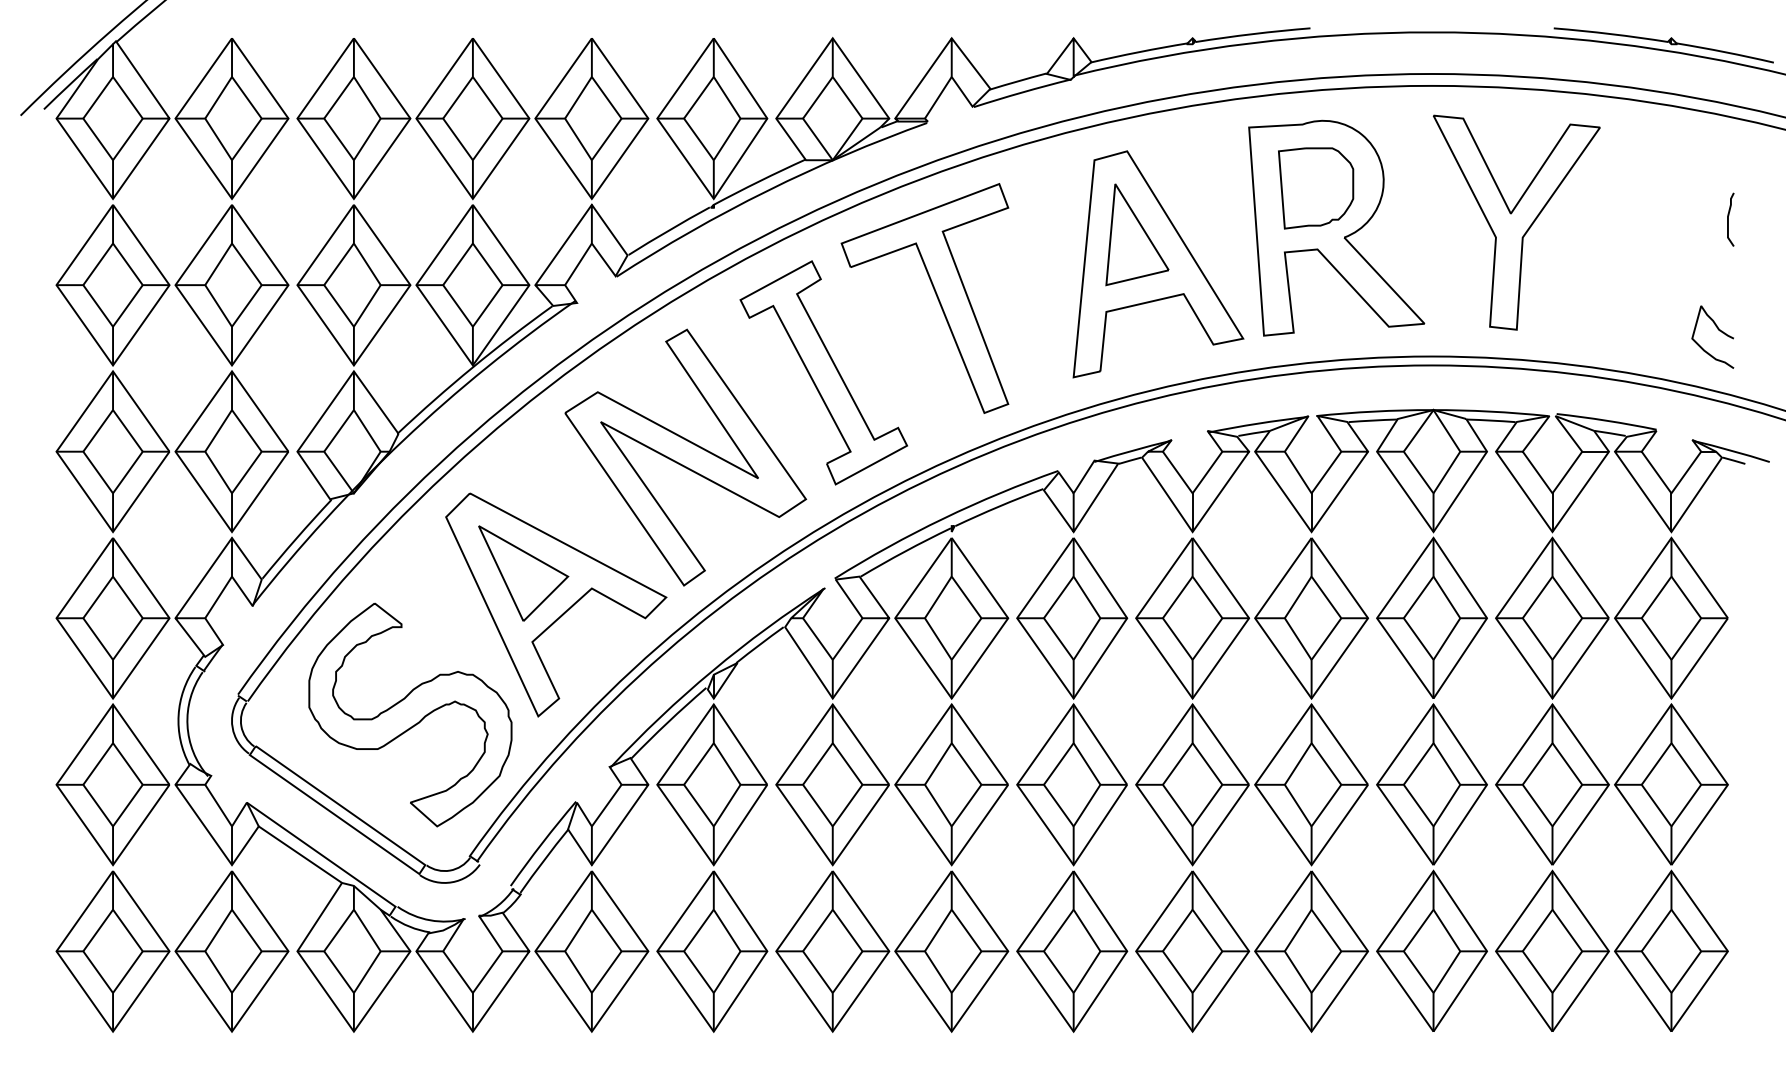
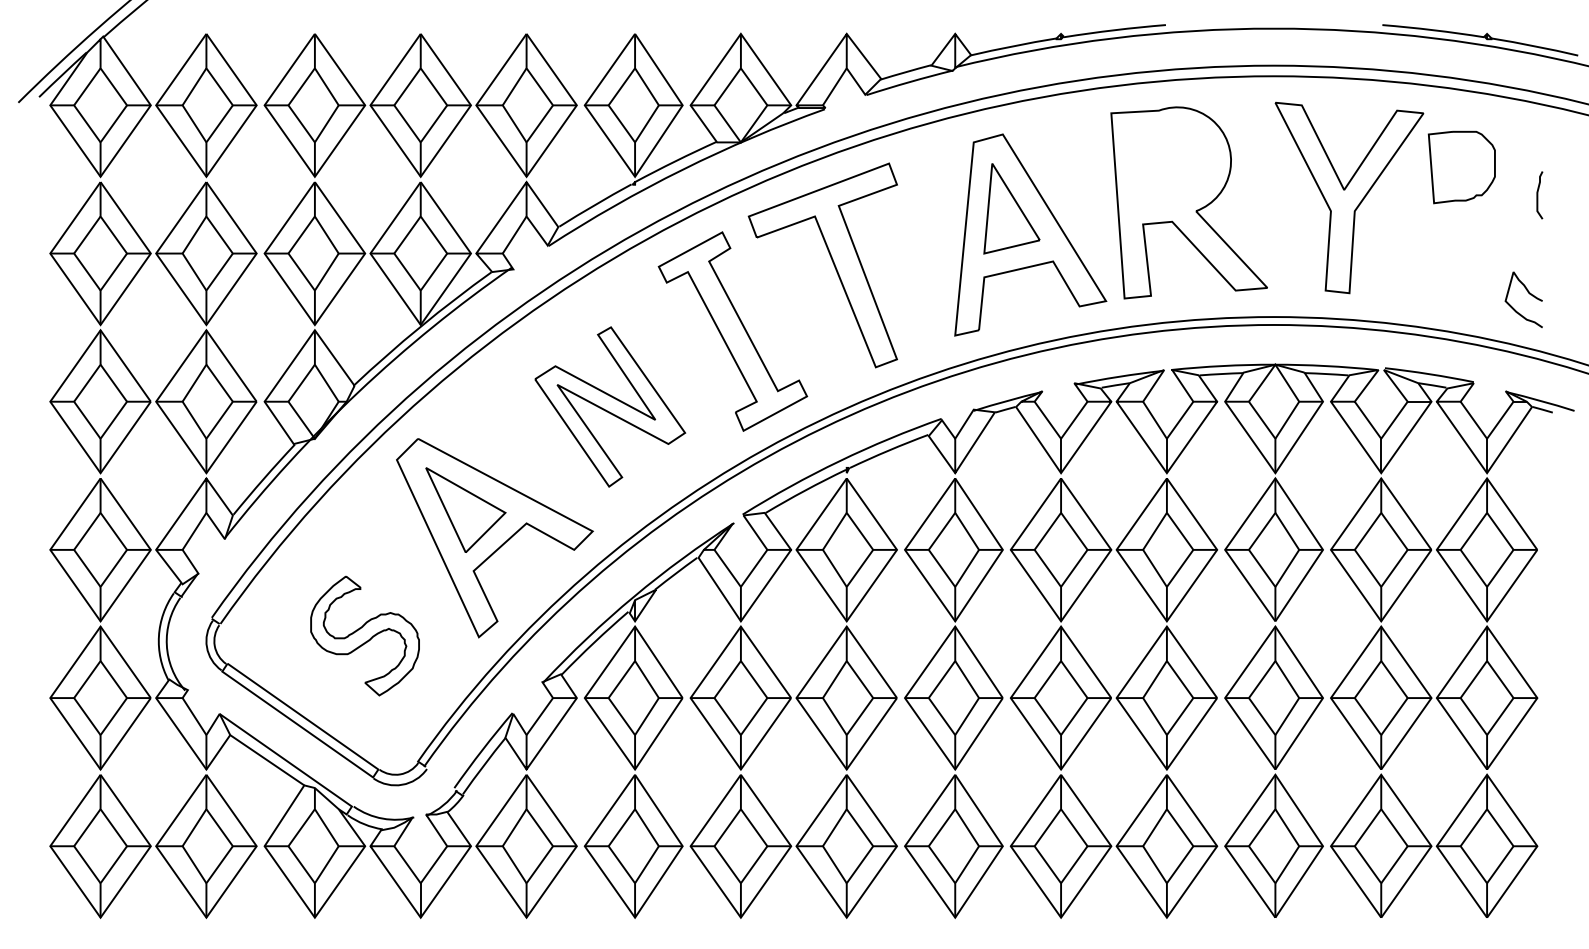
part: (1315, 188) -> (1461, 167), moved
part: (686, 457) -> (610, 406), size x0.7
part: (409, 714) -> (364, 635), size x0.6

